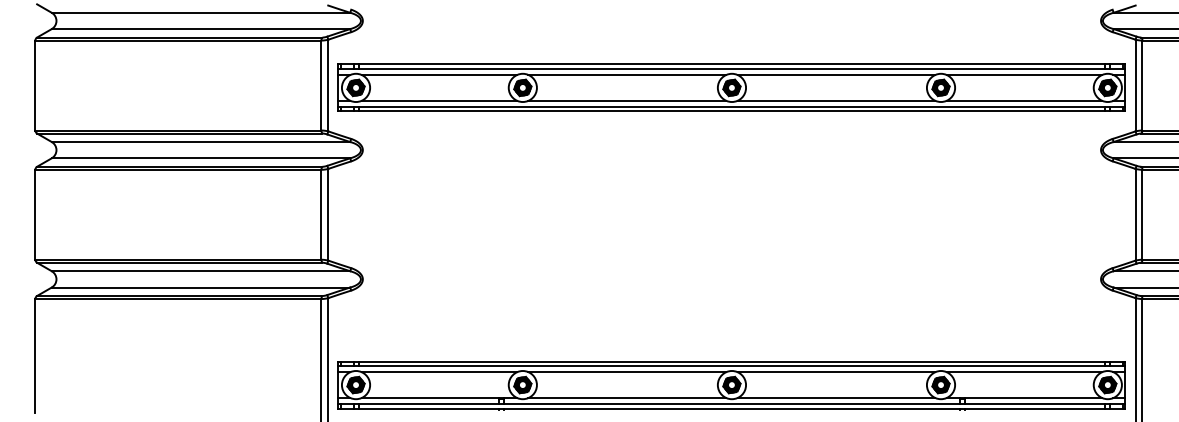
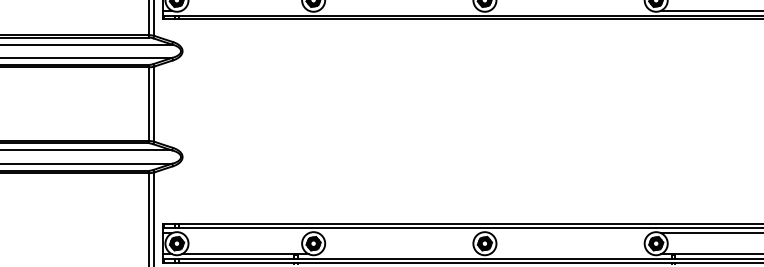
line: (439, 100) -> (245, 10), removed
line: (627, 100) -> (399, 10), removed
line: (836, 100) -> (570, 10), removed
line: (439, 372) -> (245, 233), removed
line: (627, 372) -> (399, 233), removed
line: (836, 372) -> (570, 233), removed
line: (627, 398) -> (399, 254), removed
line: (836, 398) -> (570, 254), removed

